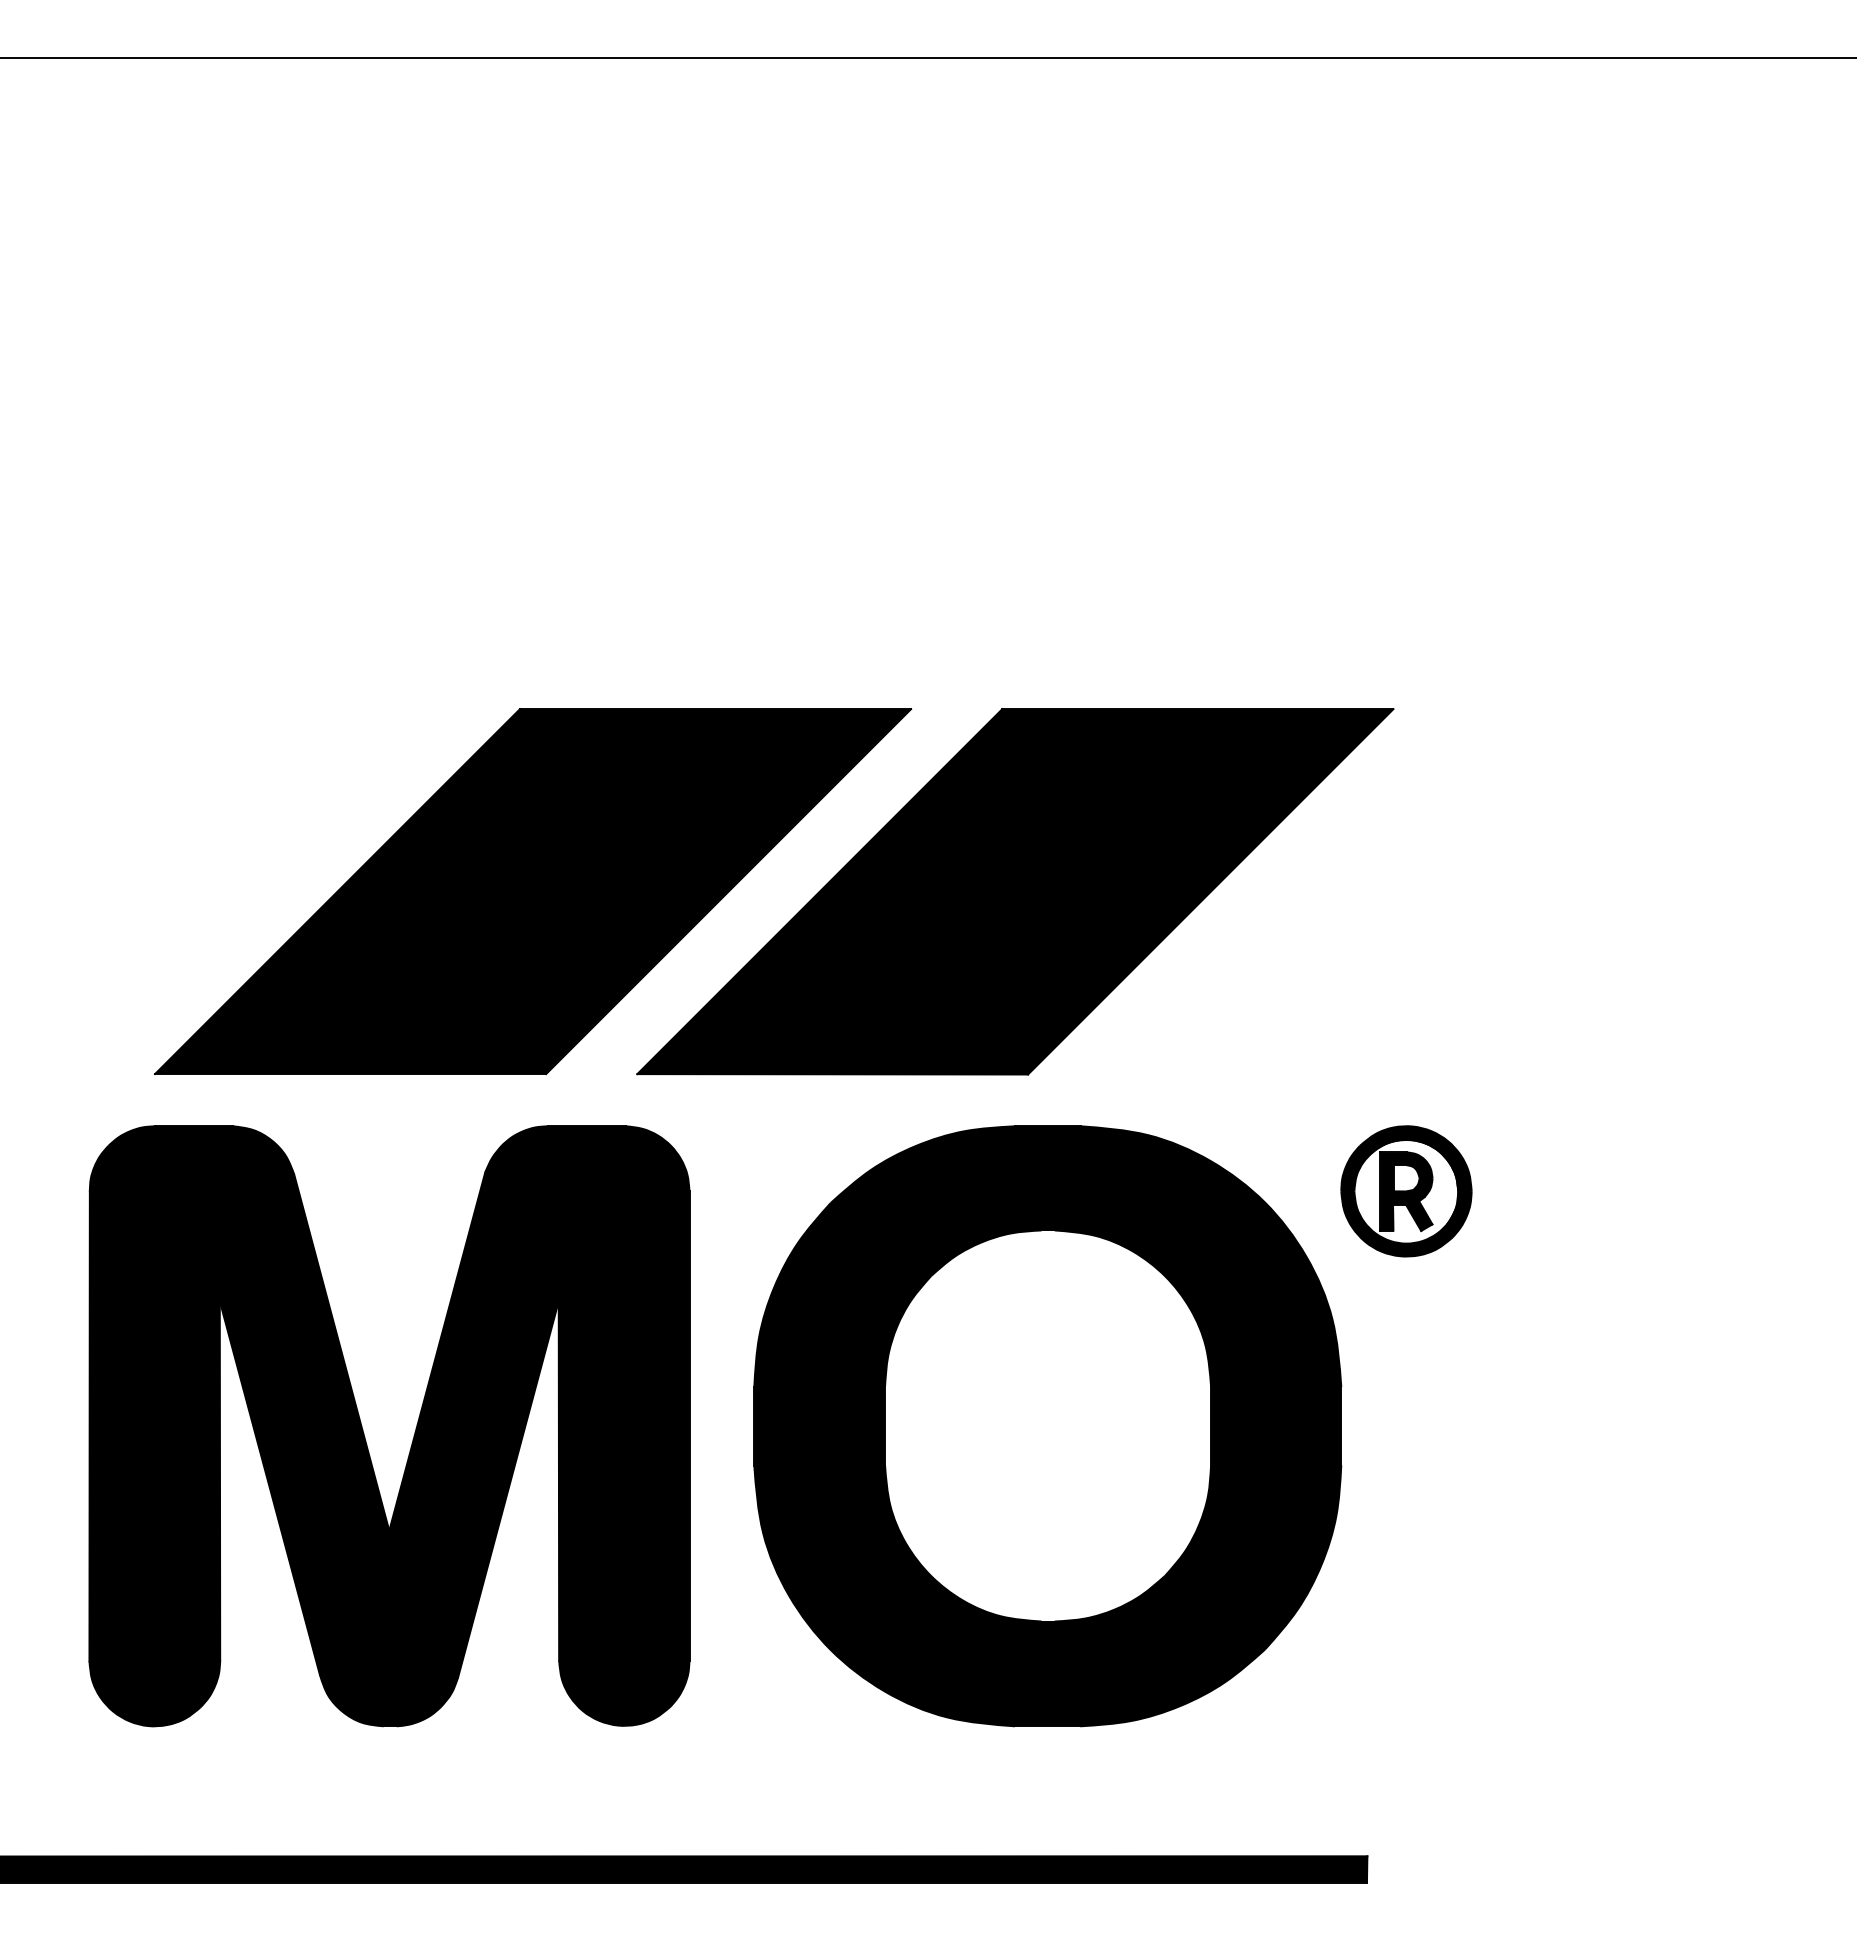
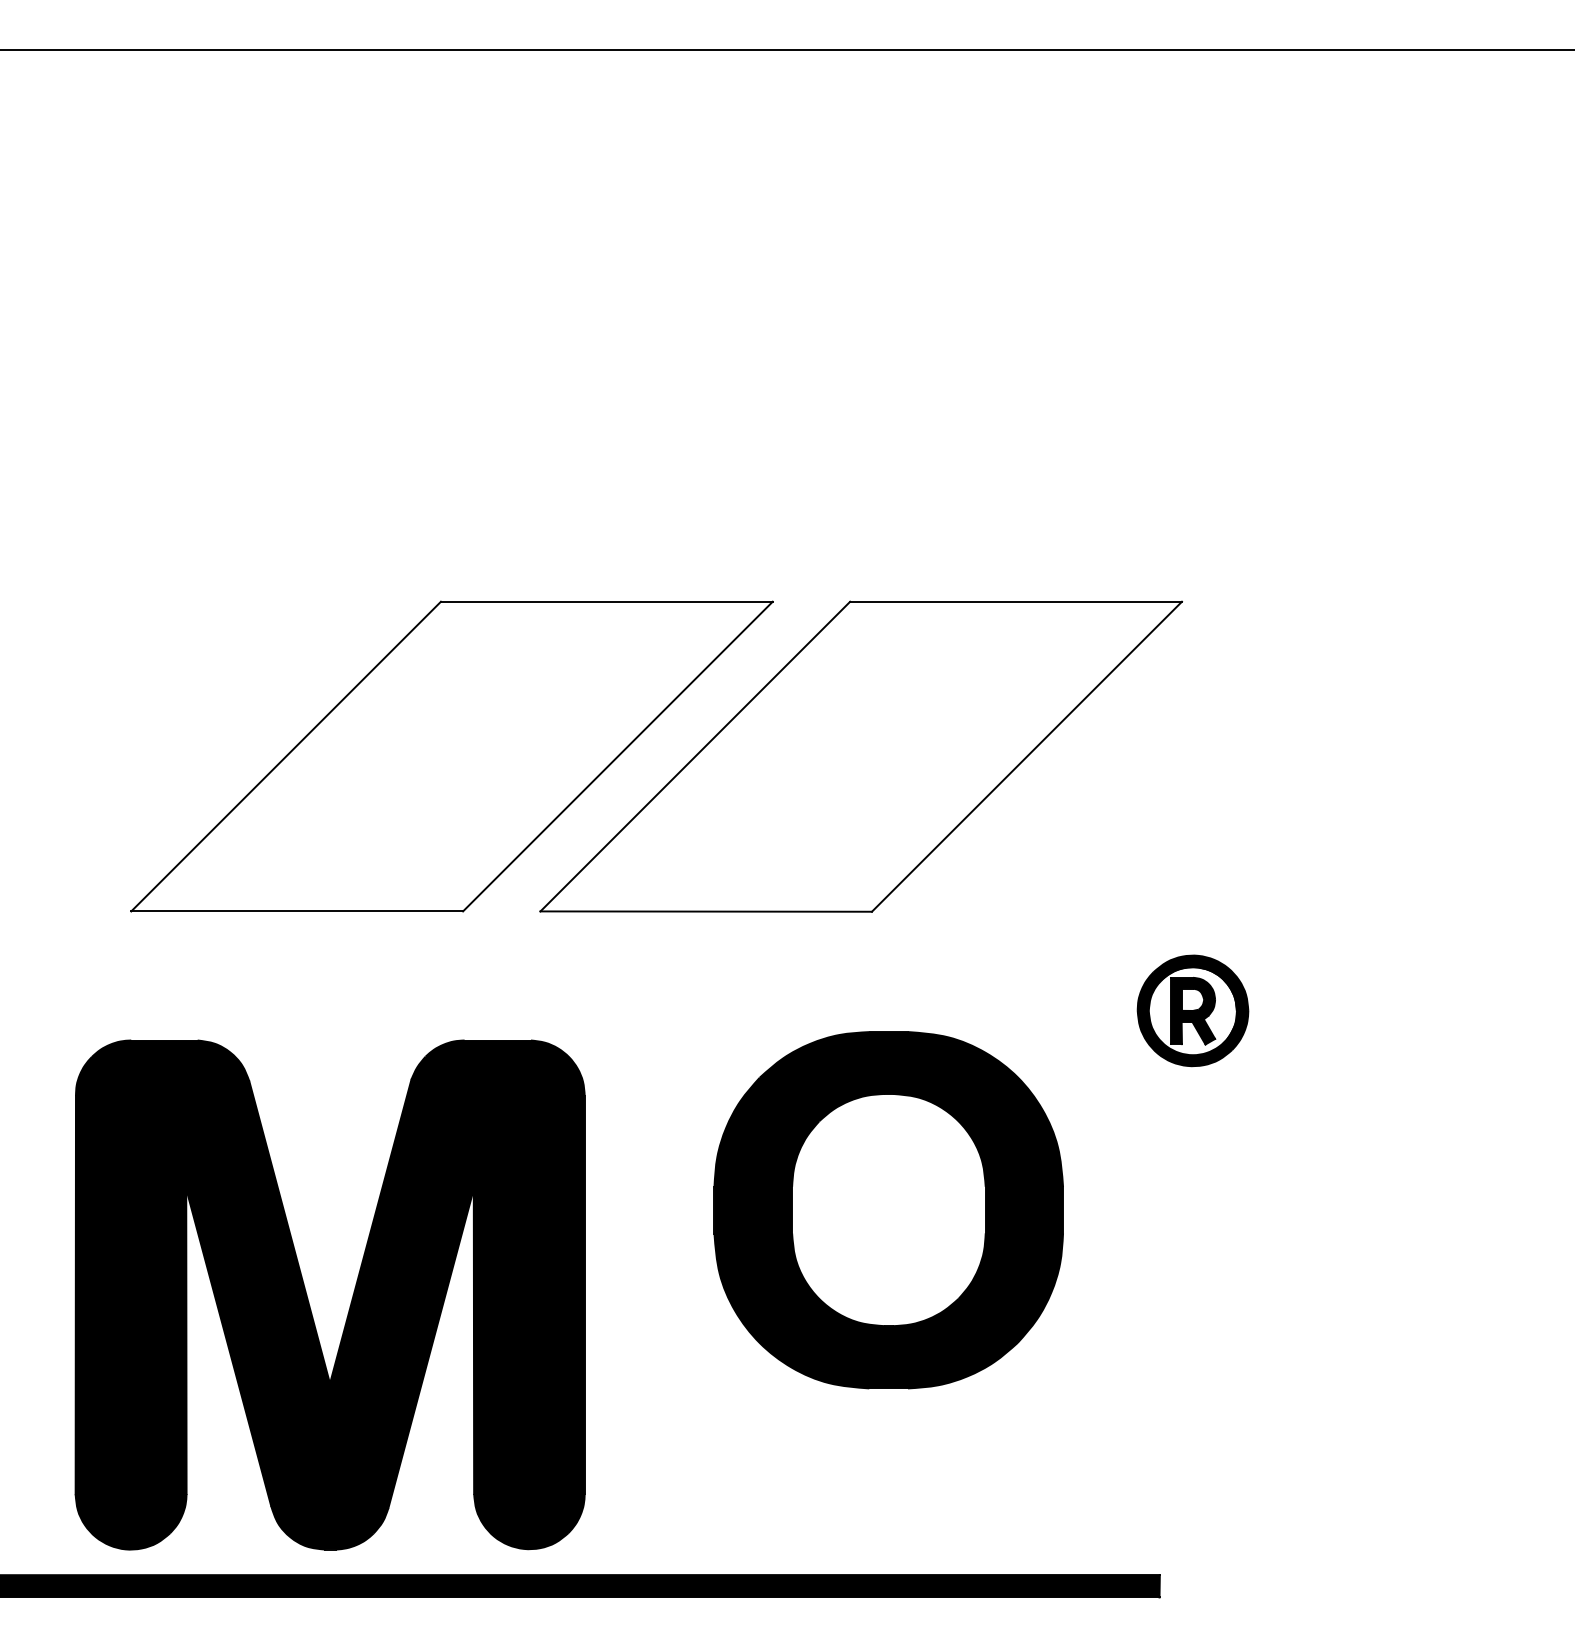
hatch: (533, 891) -> (452, 756), removed
hatch: (1015, 891) -> (861, 756), removed
part: (1047, 1426) -> (888, 1210), size x0.7
part: (413, 1435) -> (350, 1302), moved

